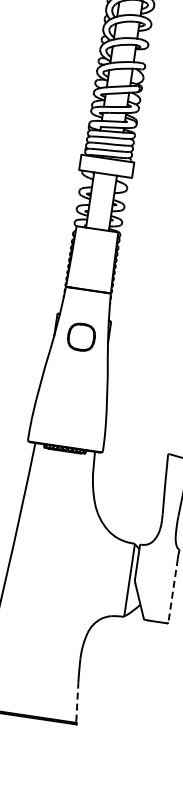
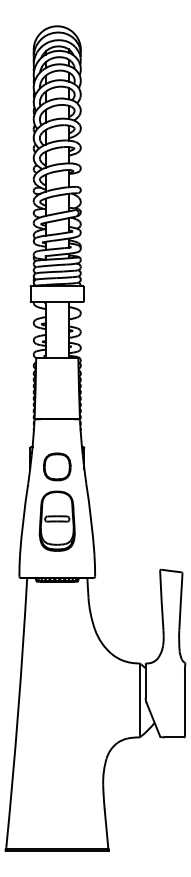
part: (72, 390) -> (56, 520), added
line: (172, 590) -> (184, 704), dashed -> solid
line: (77, 703) -> (106, 829), dashed -> solid

